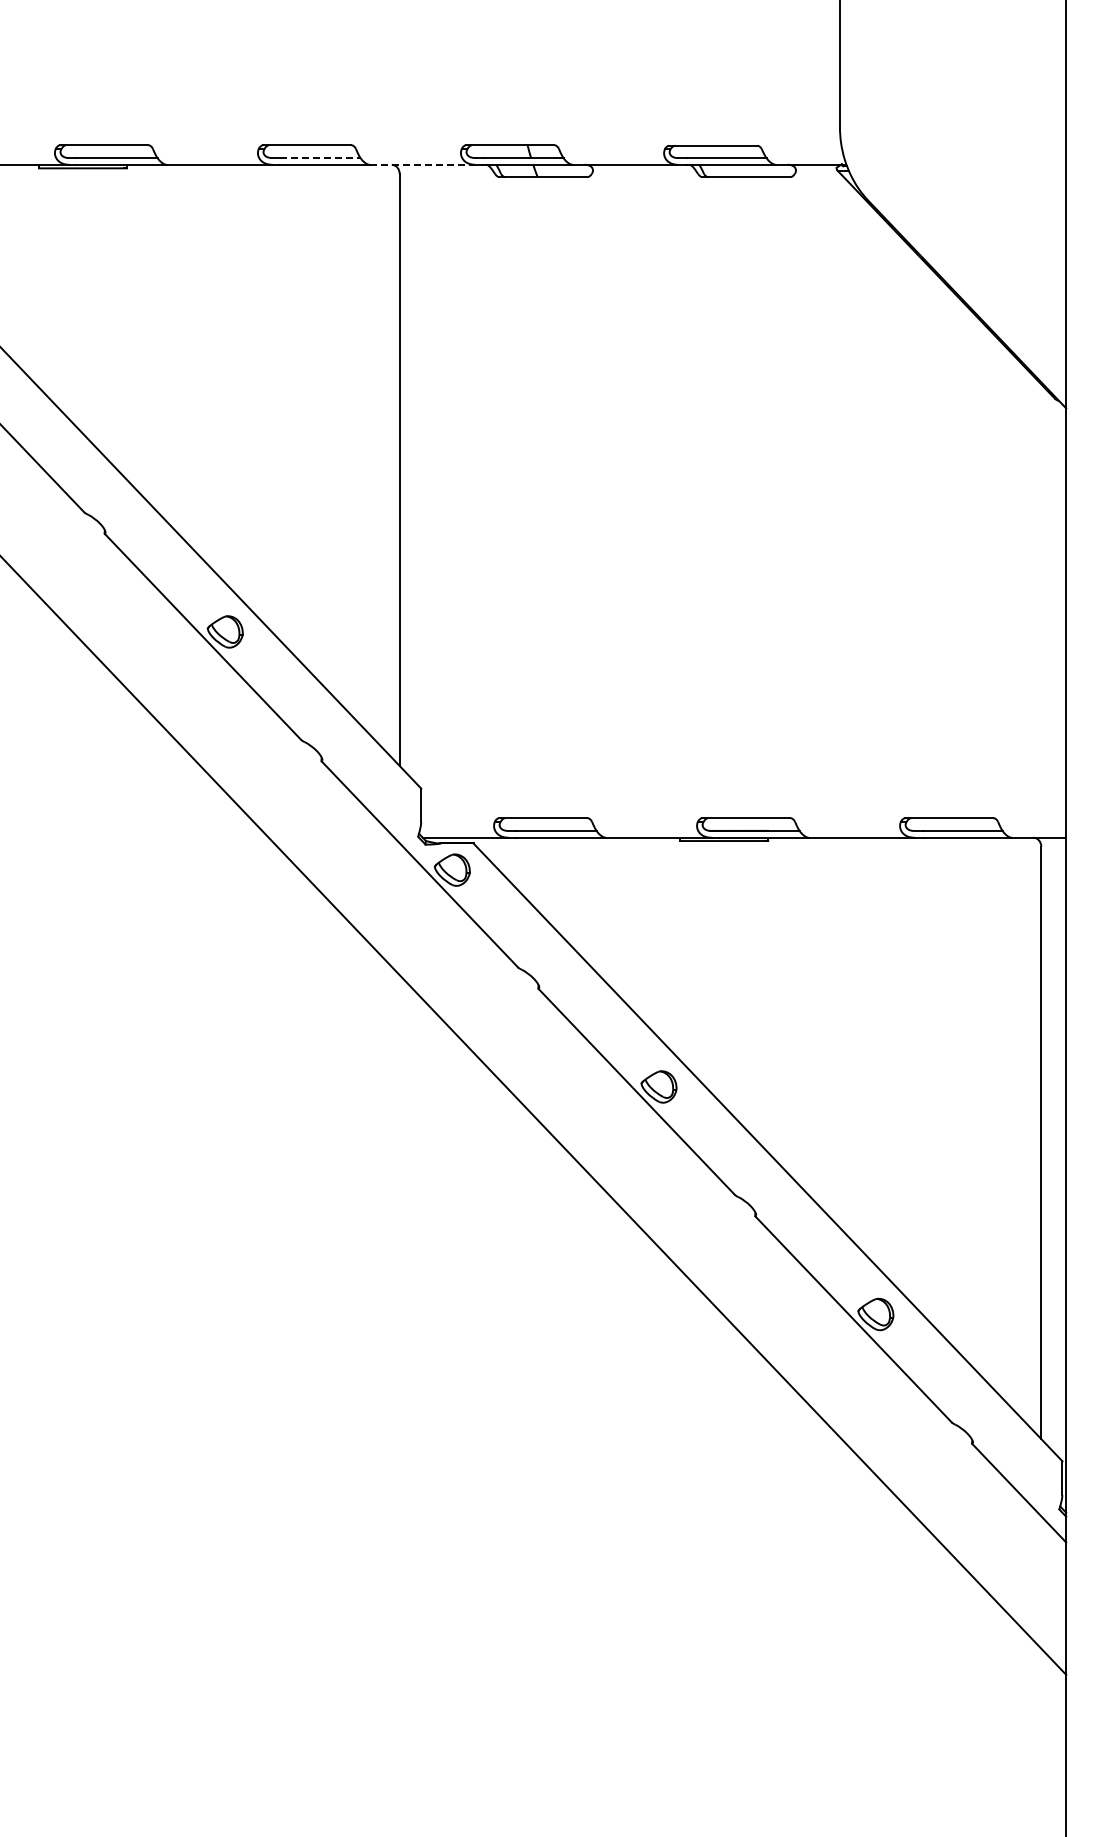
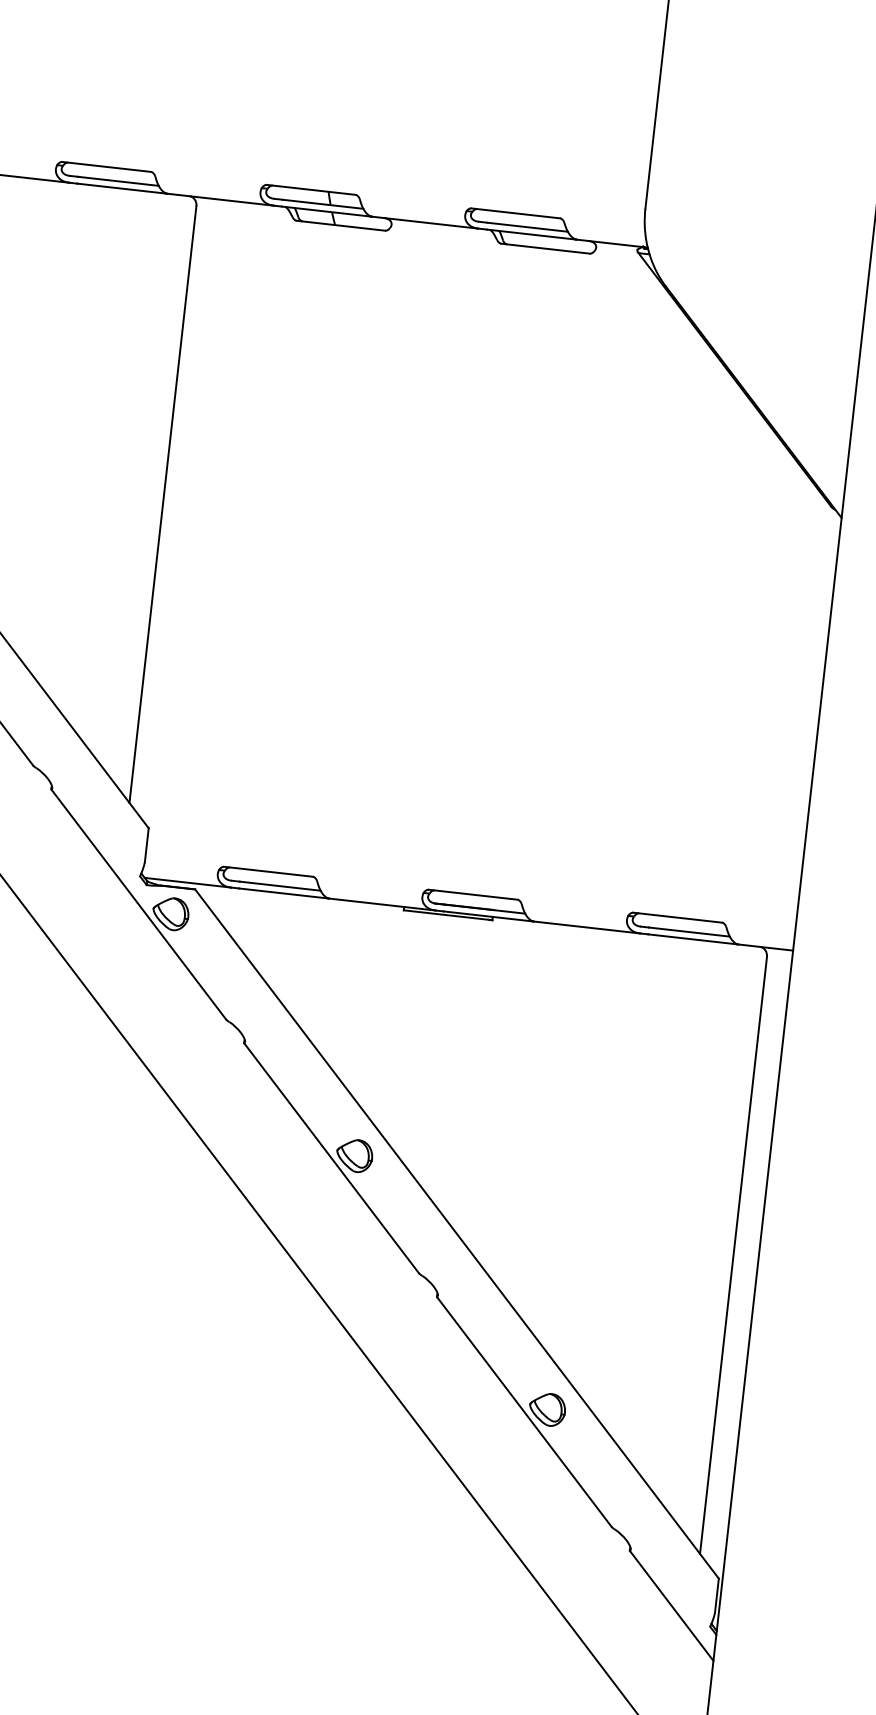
line: (320, 158) -> (118, 181), dashed -> solid
line: (422, 164) -> (220, 199), dashed -> solid

